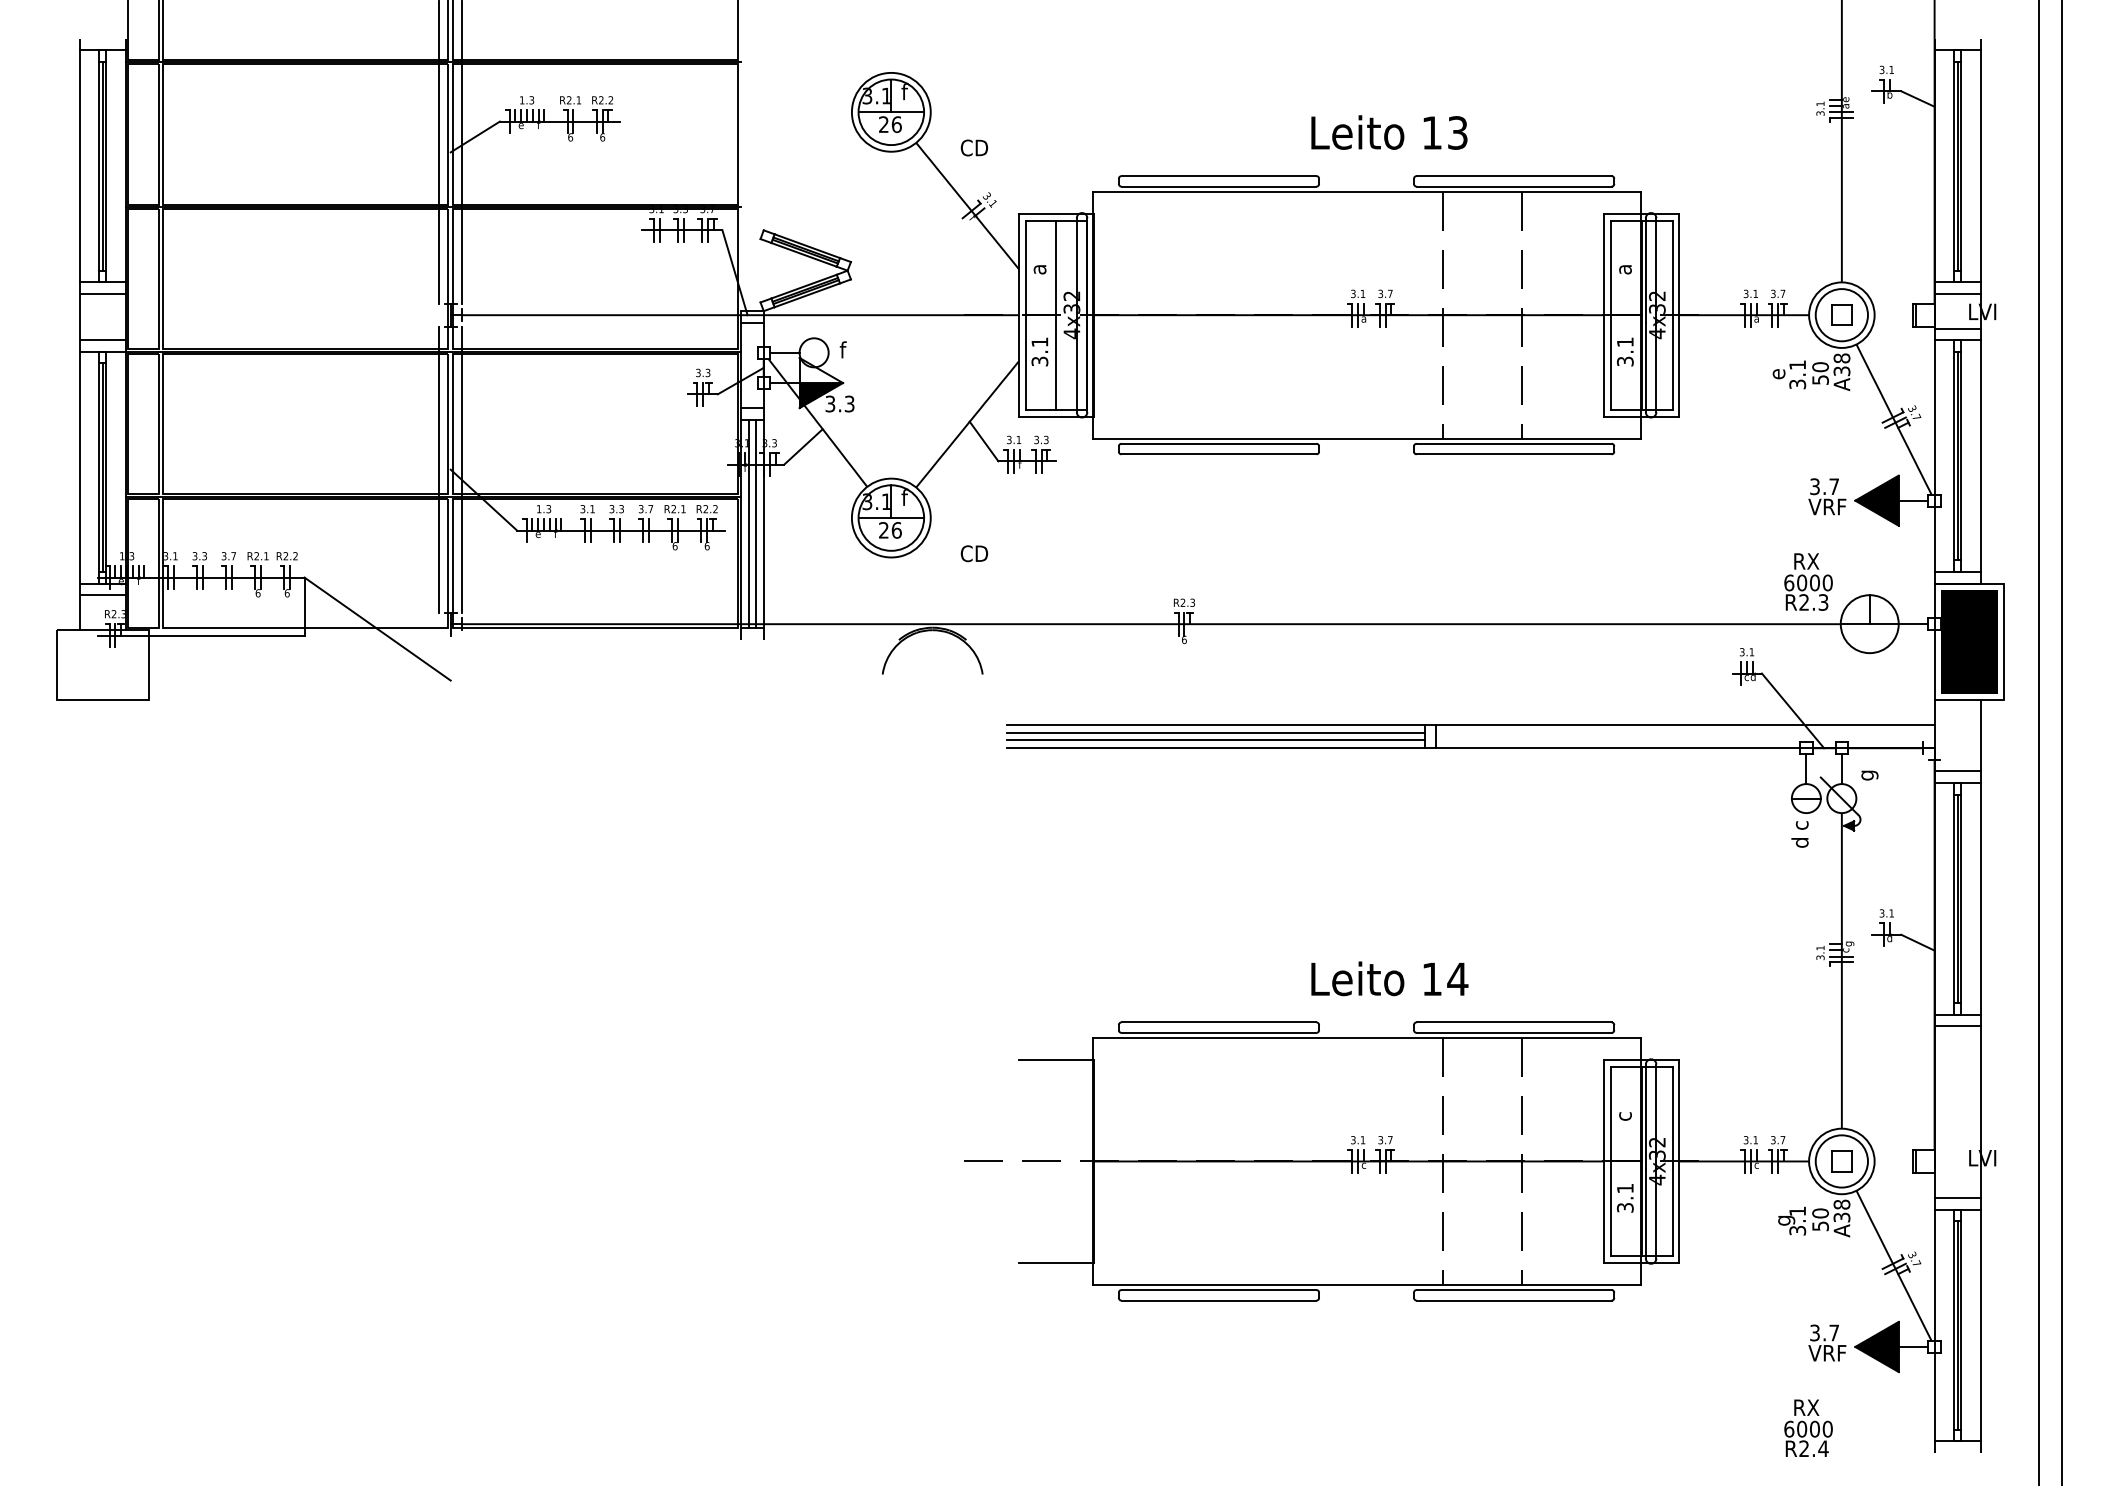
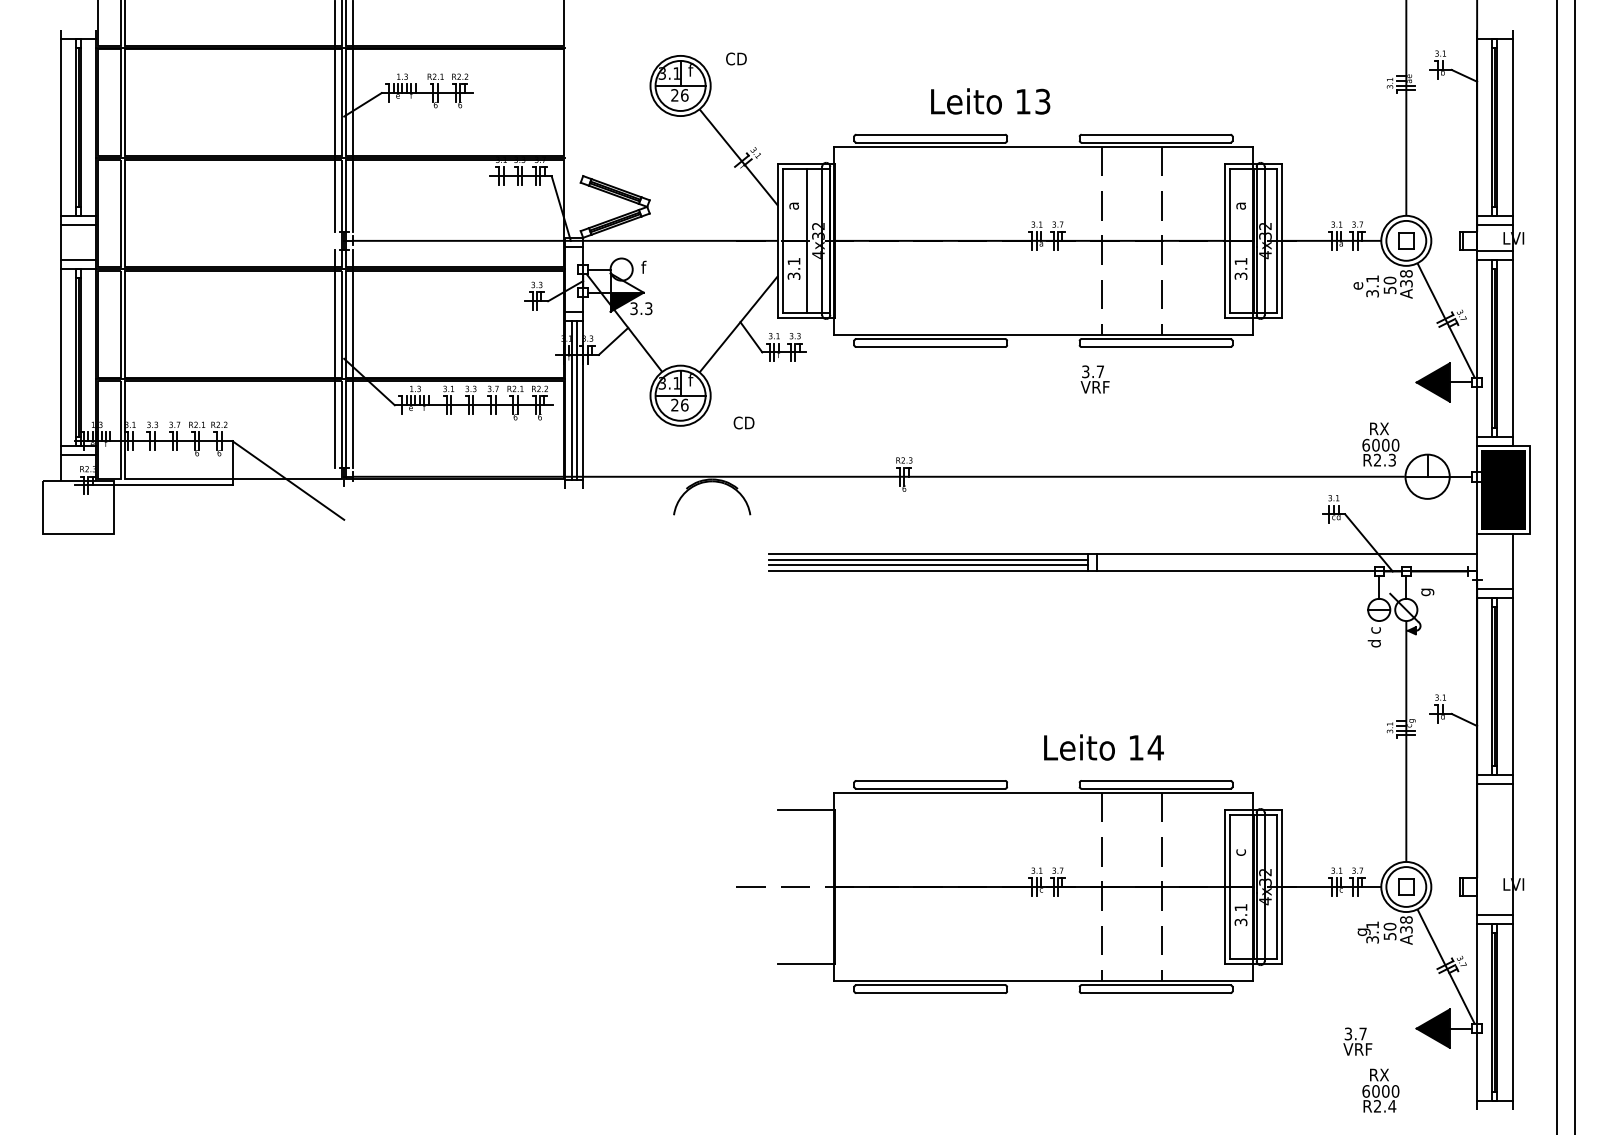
text: (1389, 132) -> (990, 101), moved
text: (973, 147) -> (735, 58), moved
text: (1827, 496) -> (1095, 379), moved
text: (1389, 978) -> (1103, 747), moved
text: (1827, 1342) -> (1357, 1041), moved

